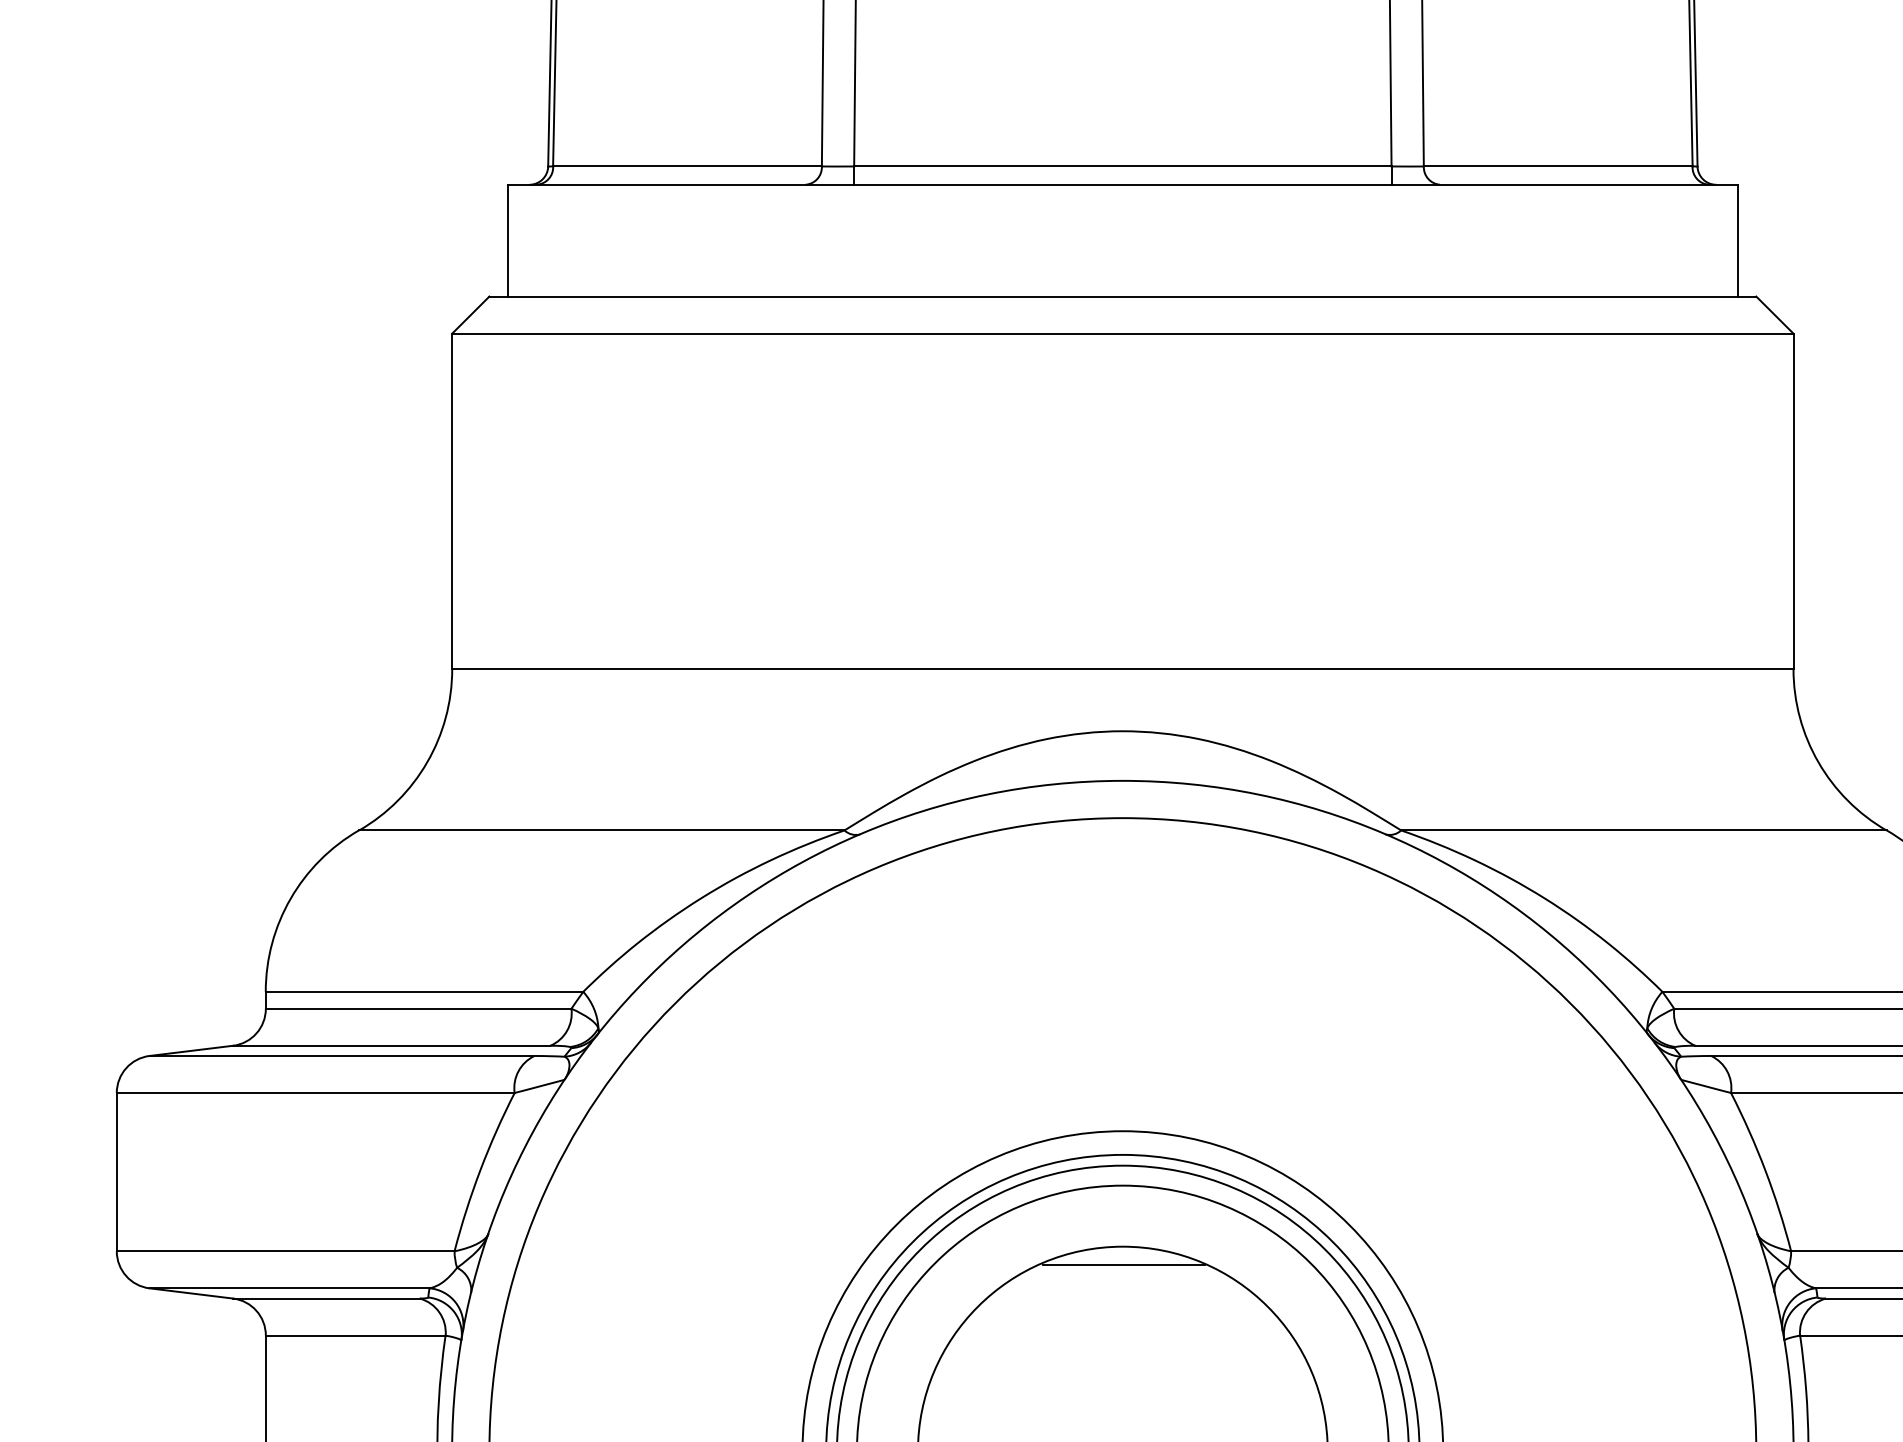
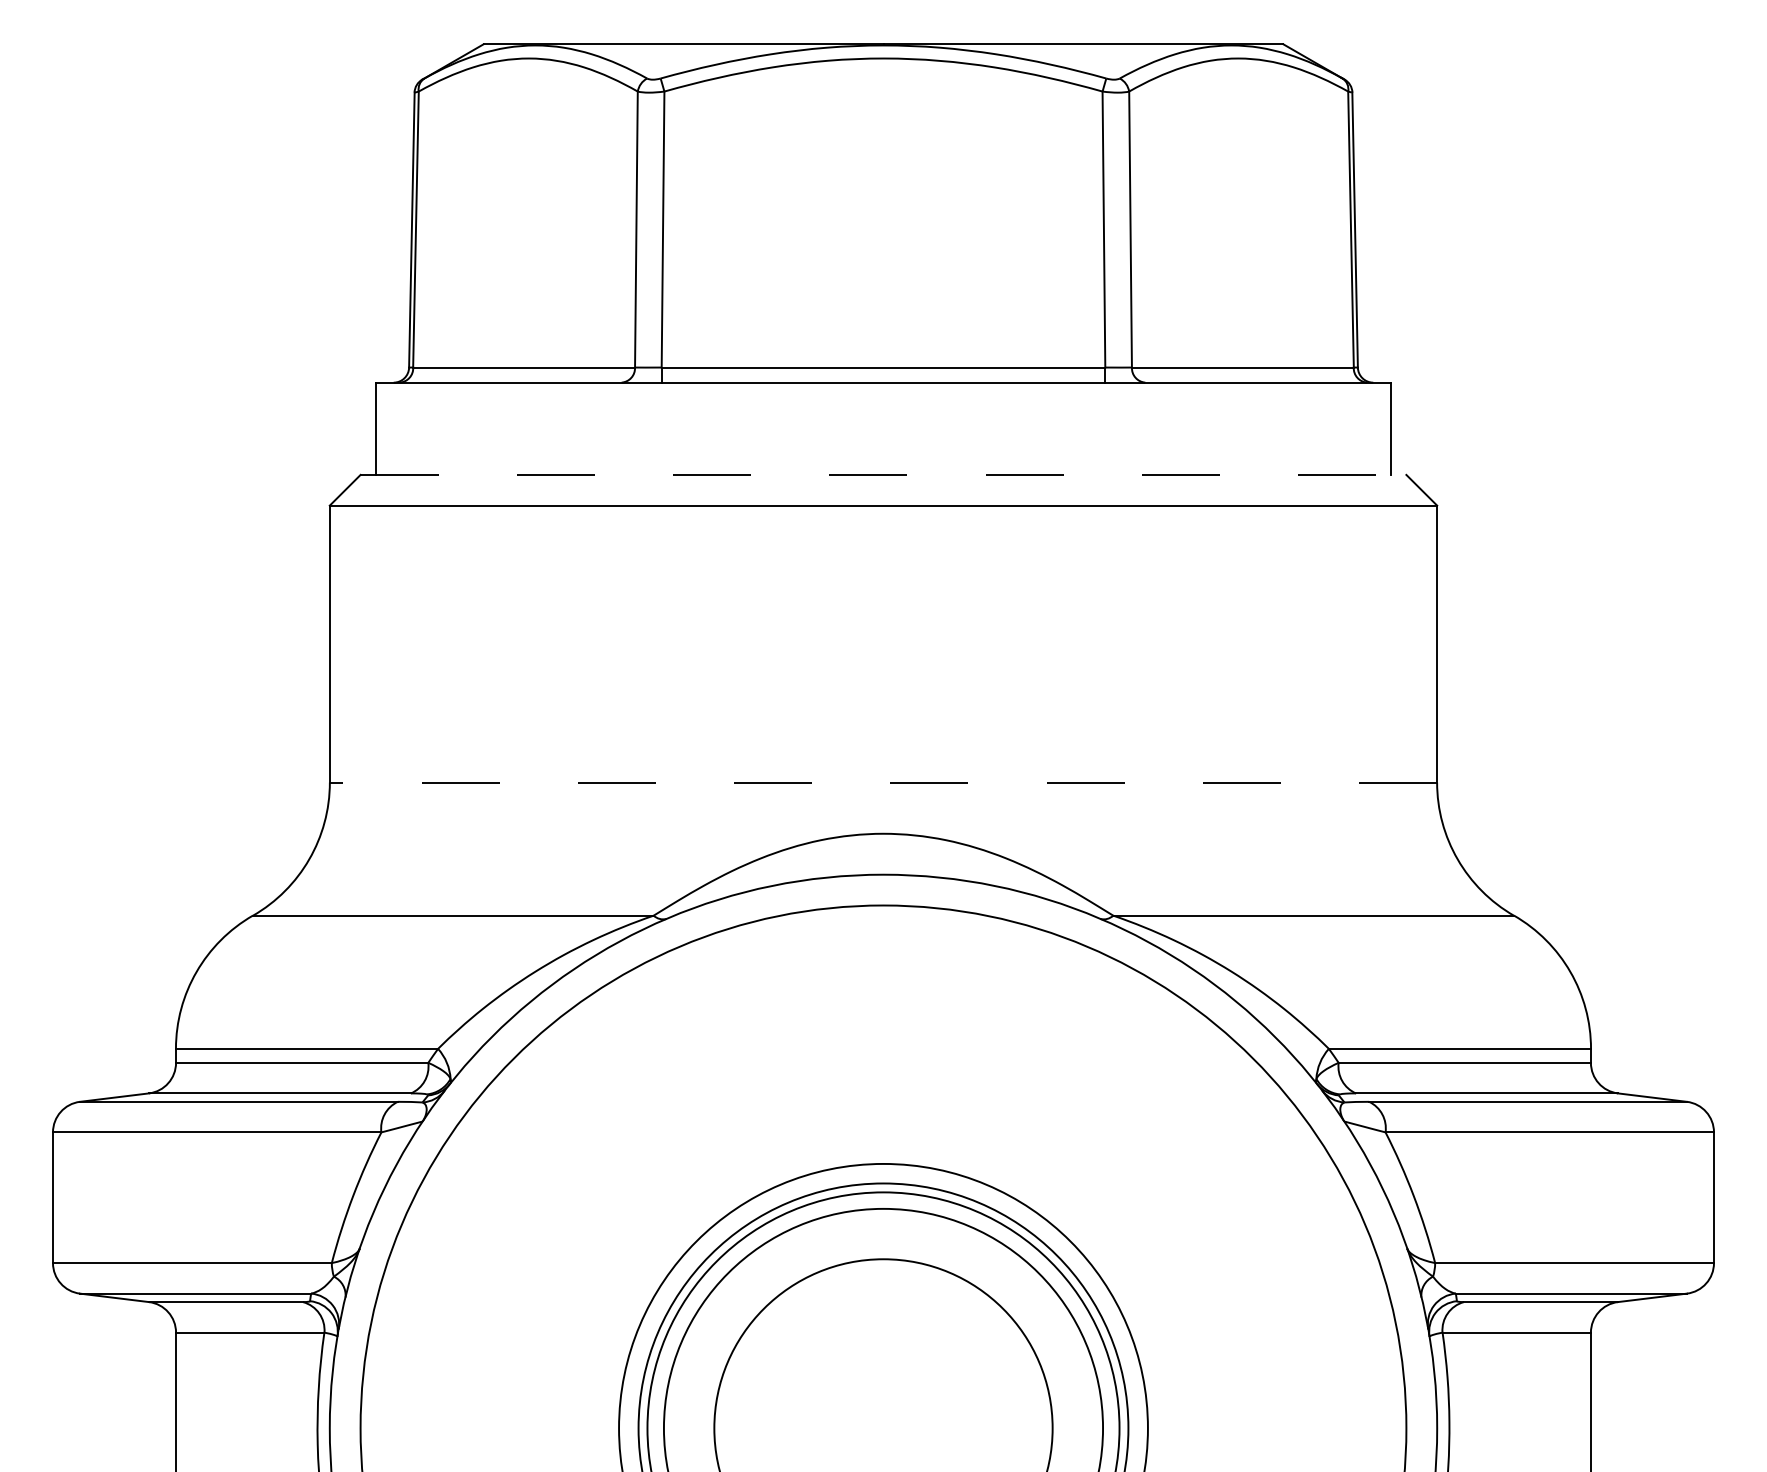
line: (1122, 296) -> (883, 474), solid -> dashed
line: (1122, 669) -> (883, 782), solid -> dashed
line: (1124, 1265) -> (884, 1274), removed

